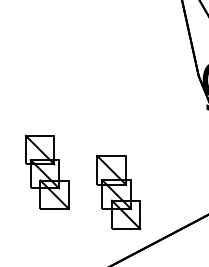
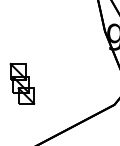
part: (119, 191) -> (61, 94), removed

